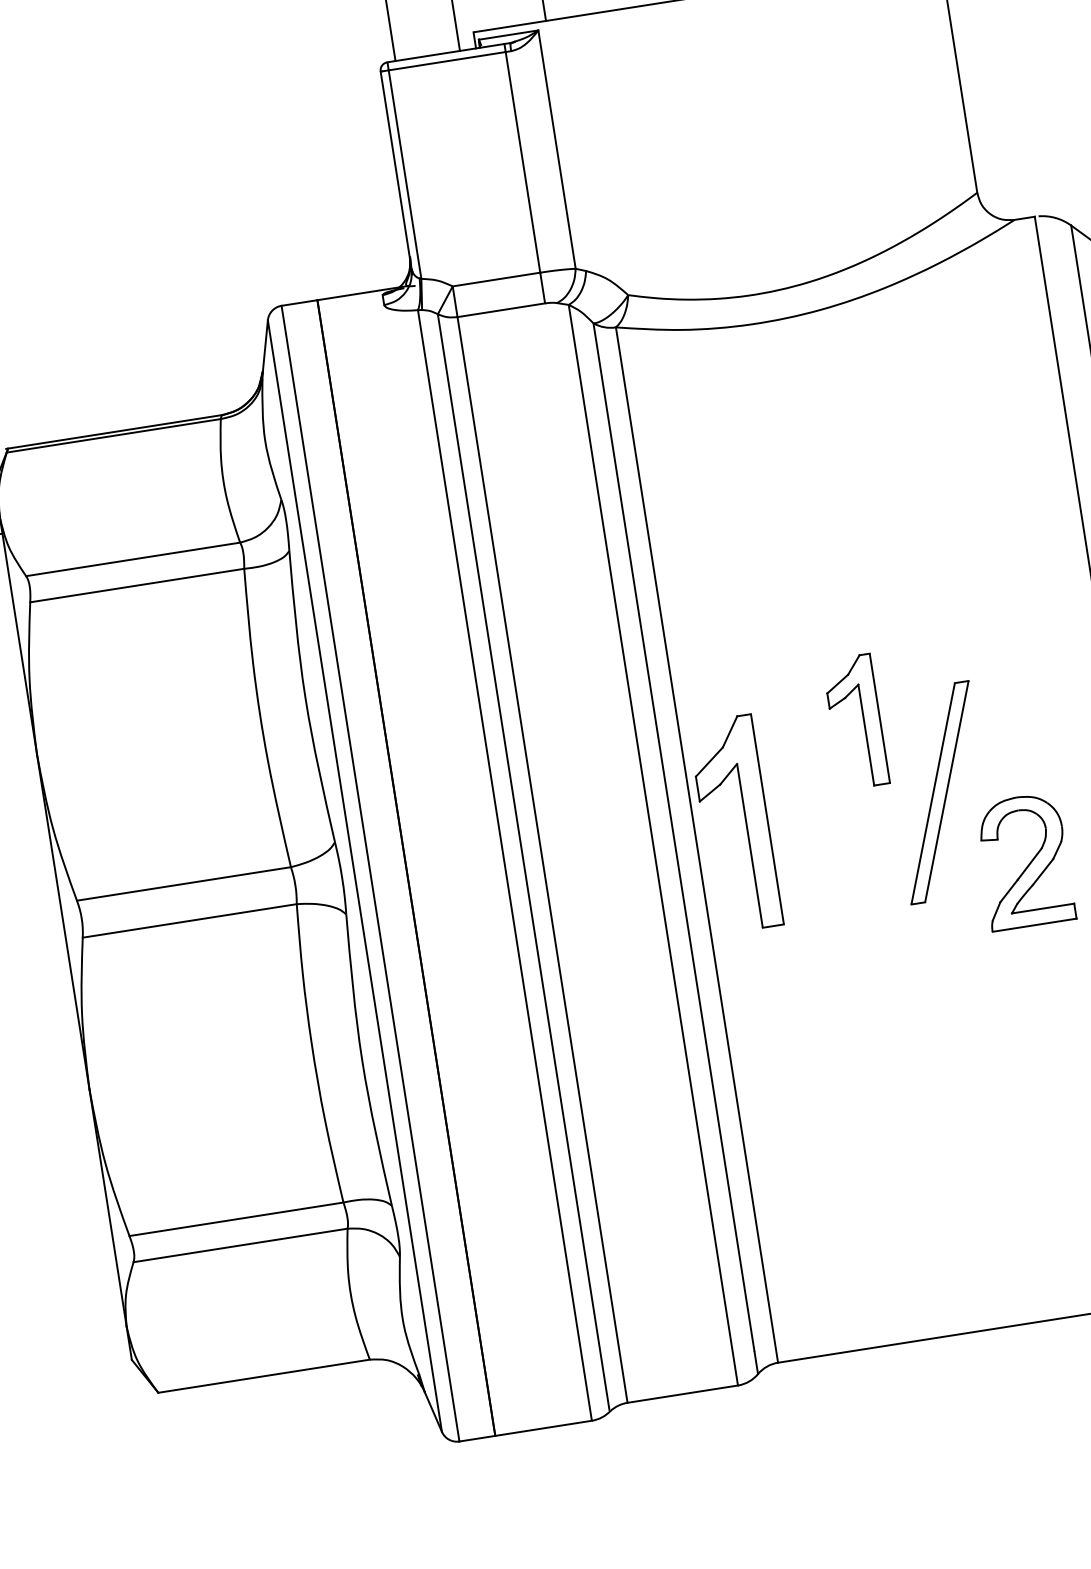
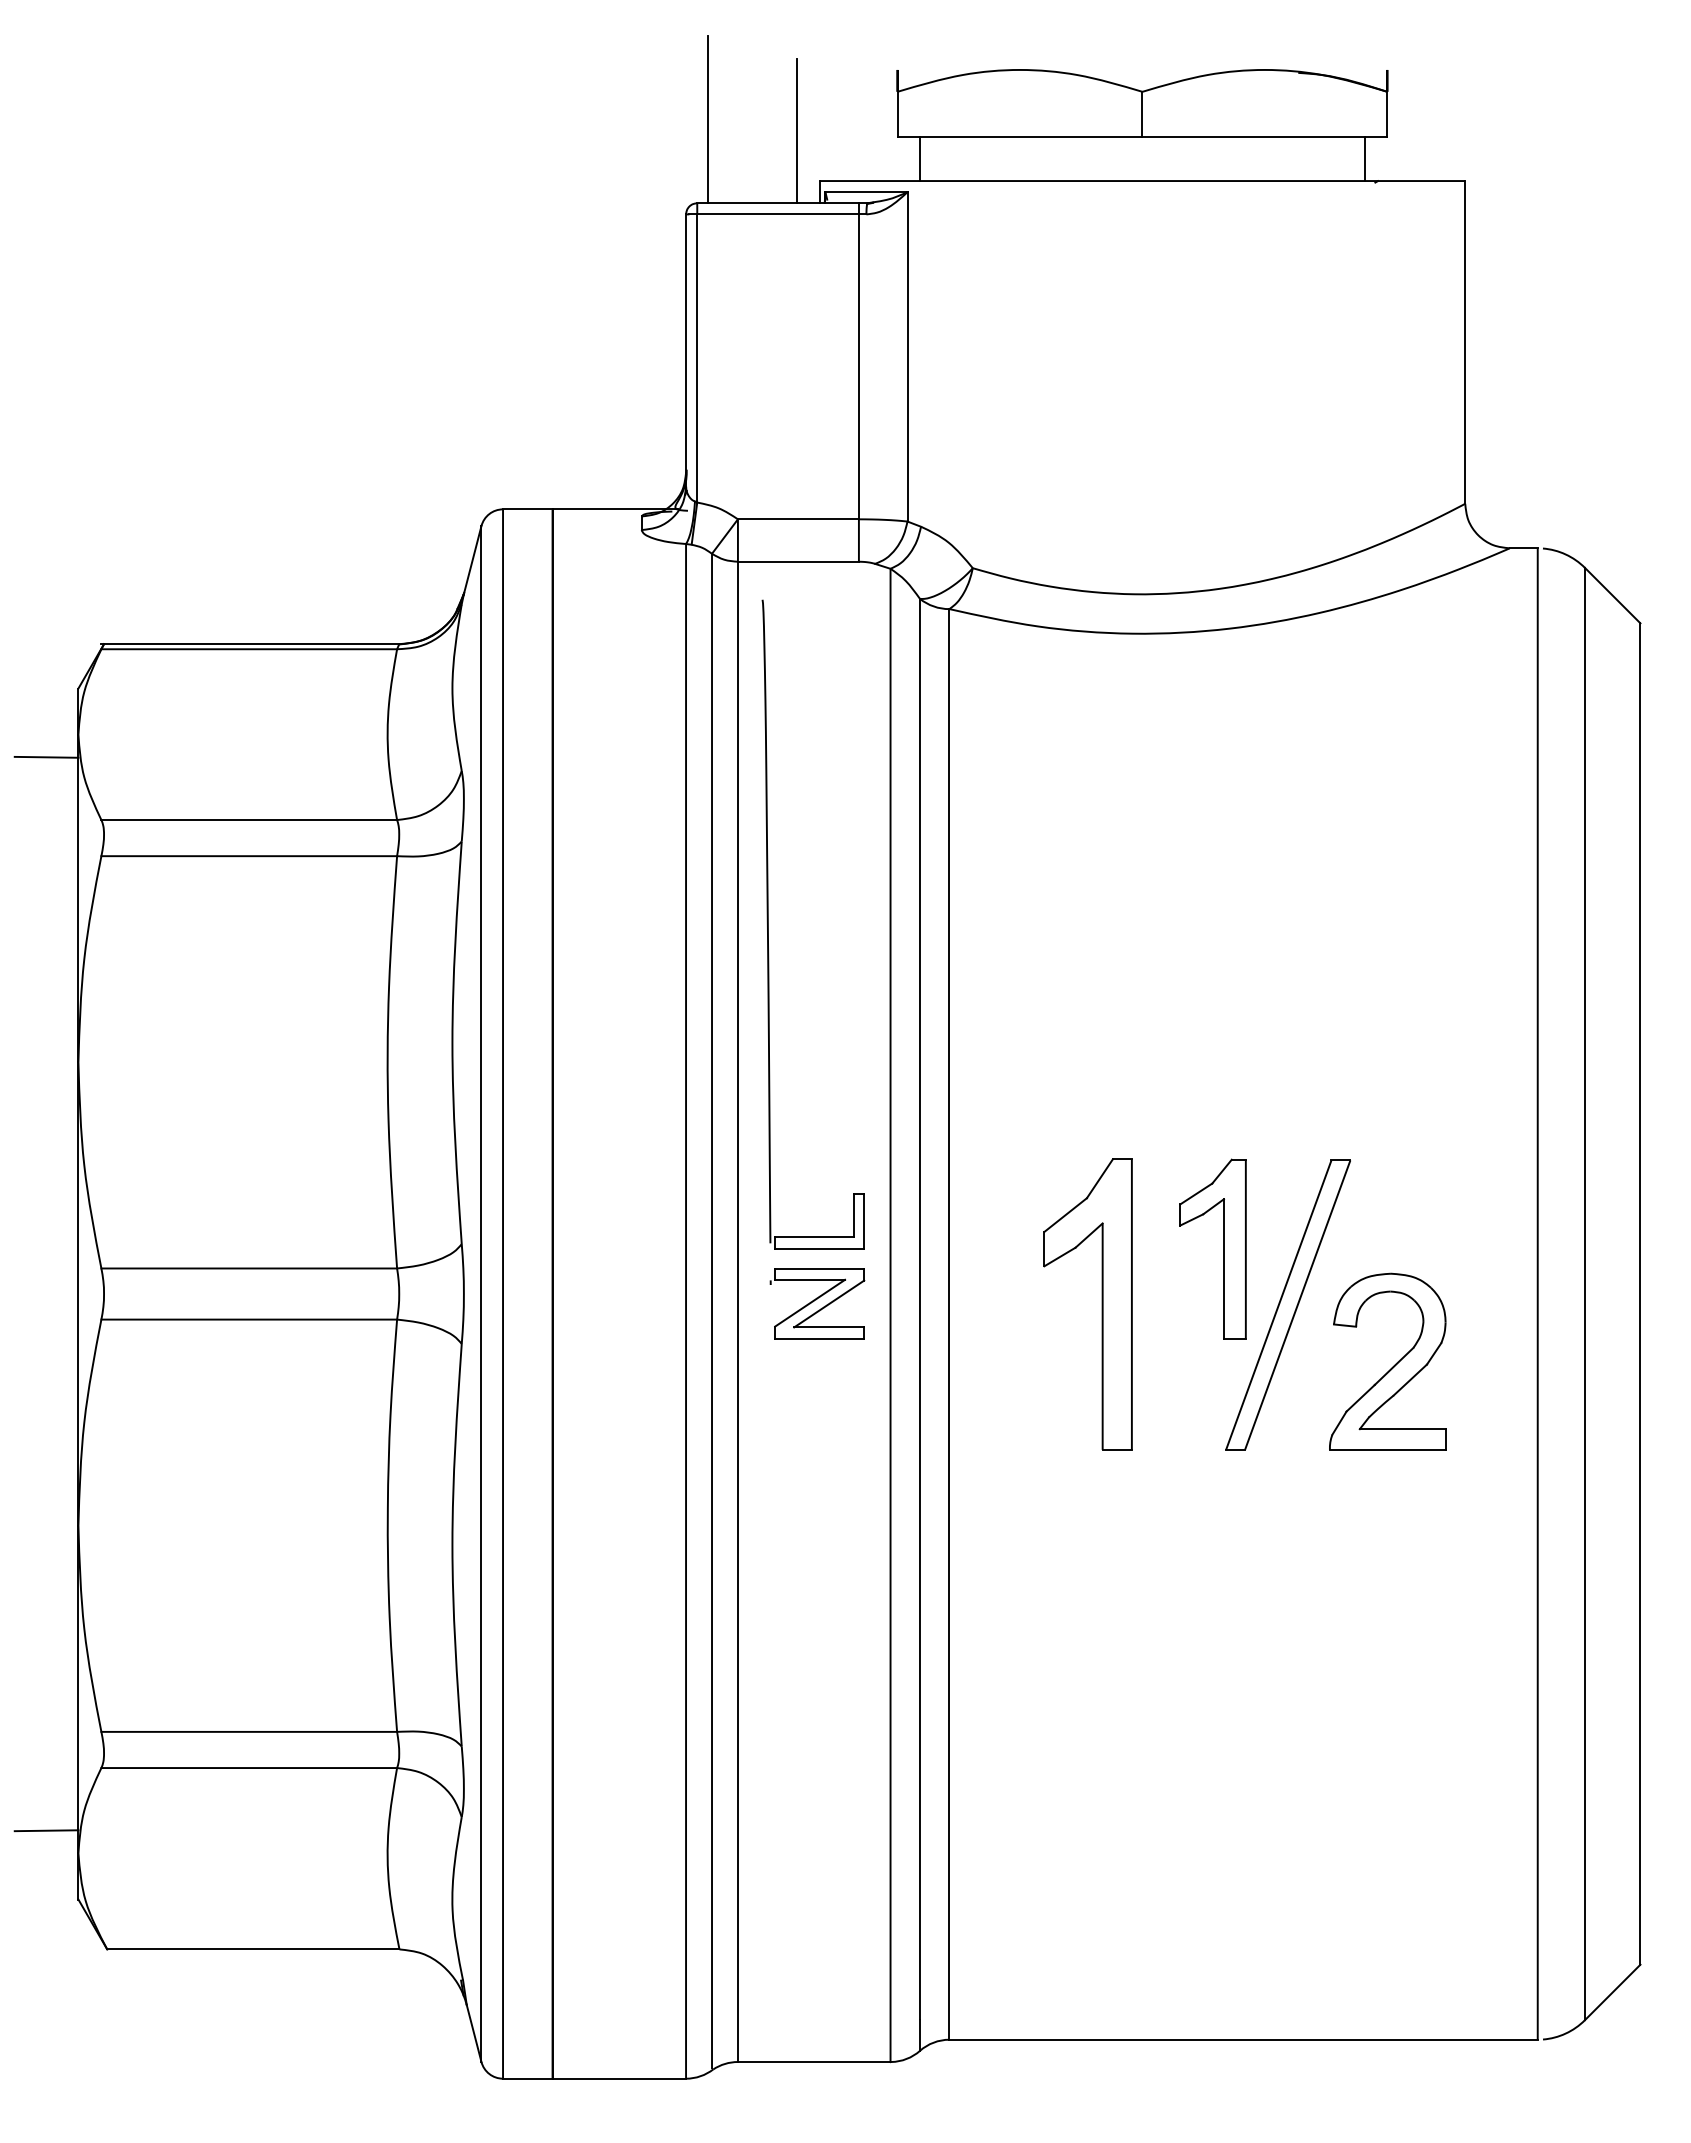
part: (520, 576) -> (768, 924), added
part: (863, 720) -> (1223, 1248), moved
part: (745, 822) -> (1101, 1304), moved
part: (599, 844) -> (817, 1303), added
part: (1028, 864) -> (1392, 1366), moved
line: (100, 1313) -> (46, 1830), added

